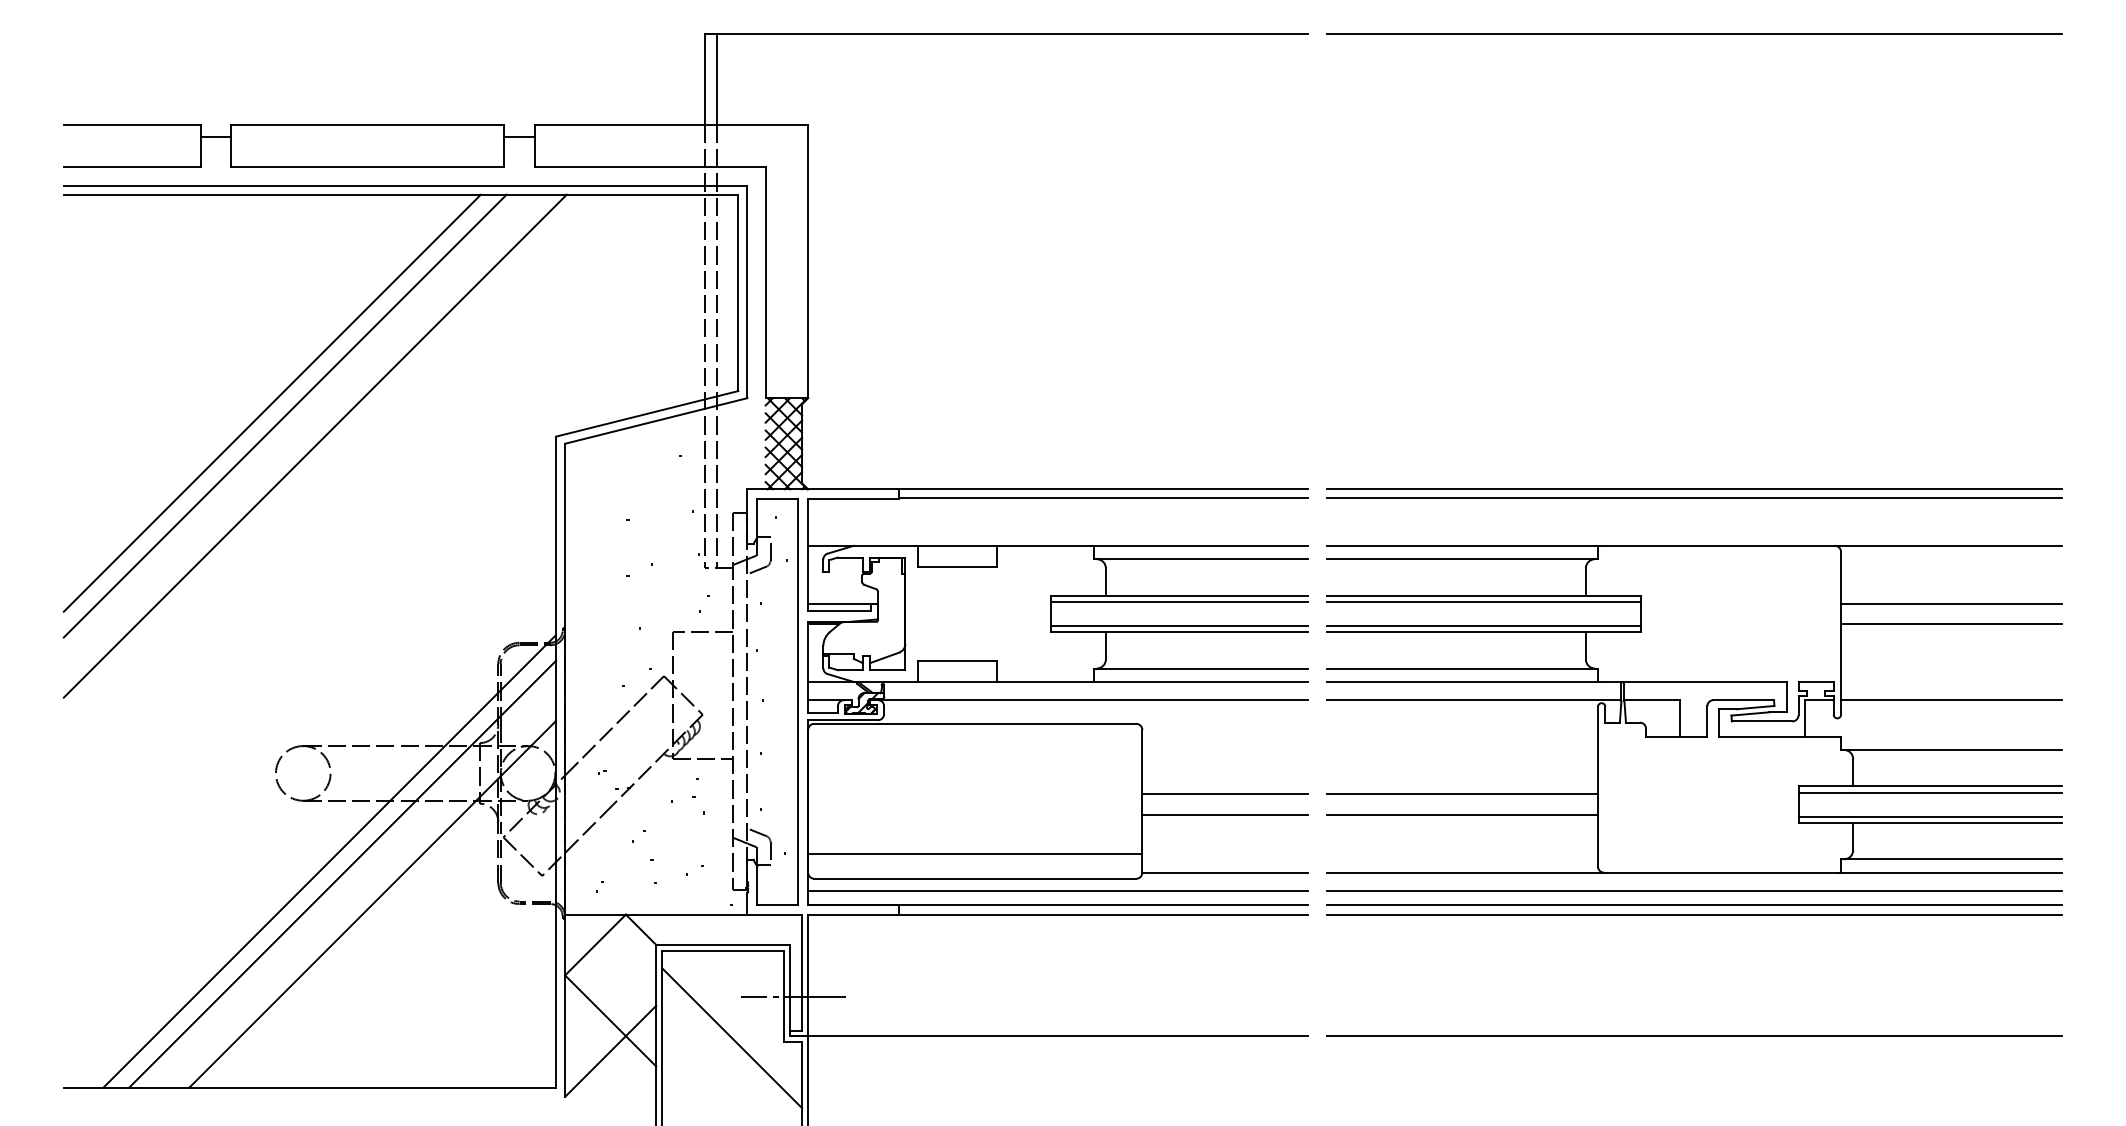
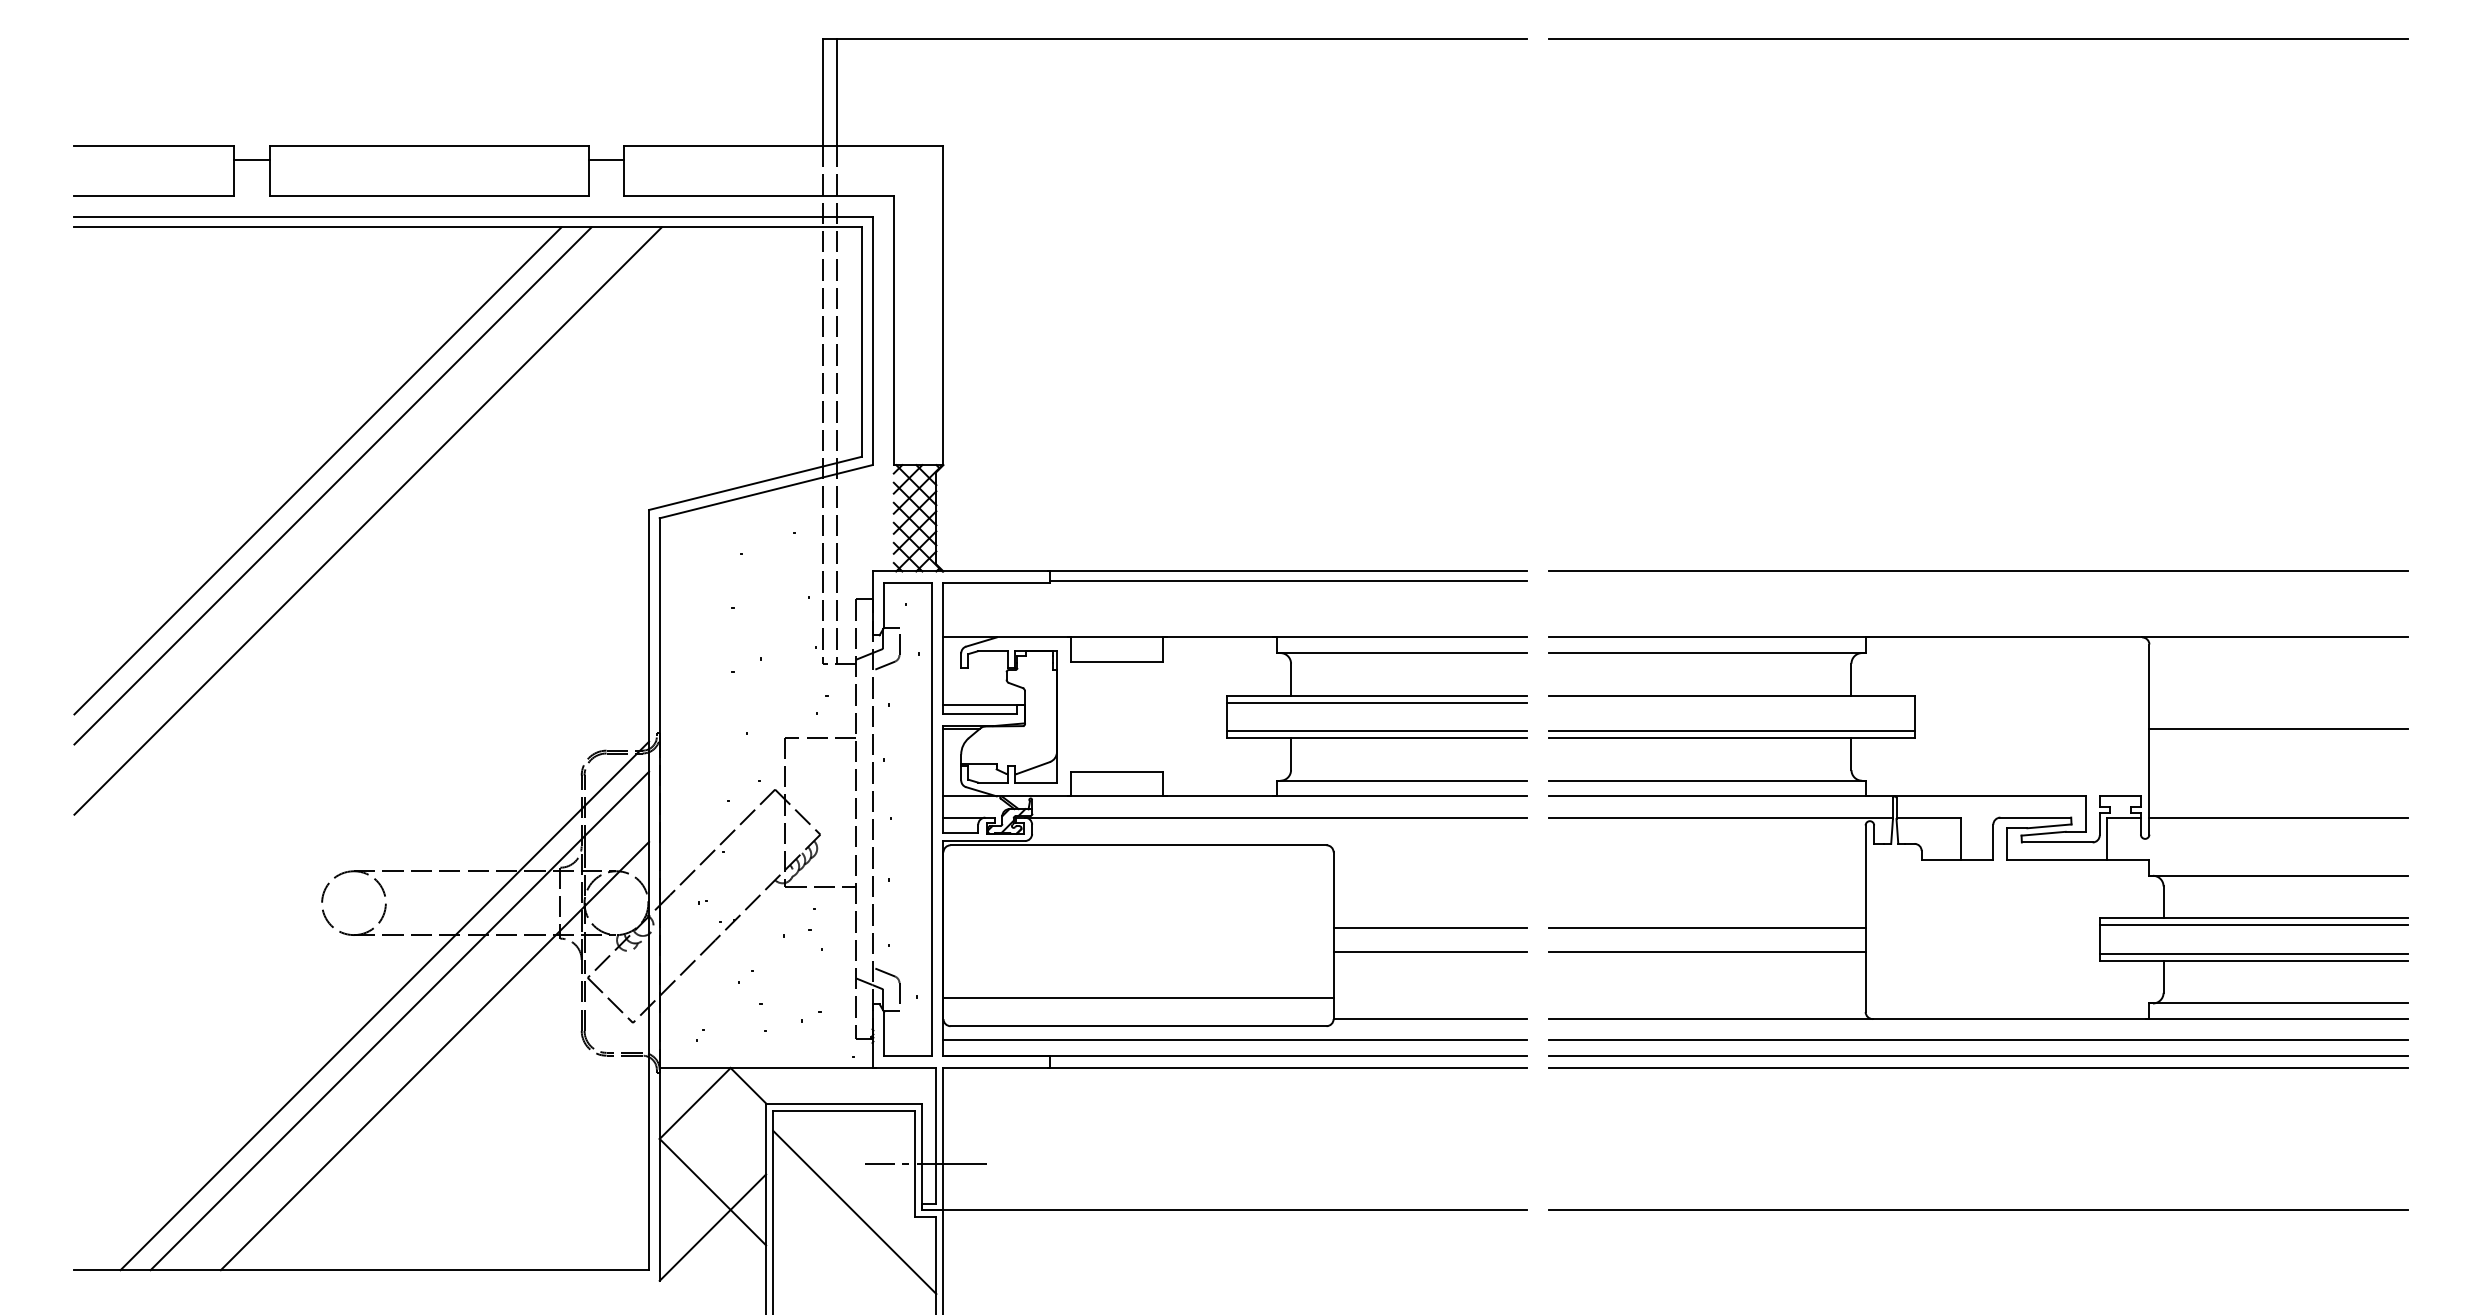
line: (1694, 497) -> (1978, 580), removed
line: (1483, 601) -> (1731, 702), removed
line: (1951, 603) -> (2278, 704), removed

